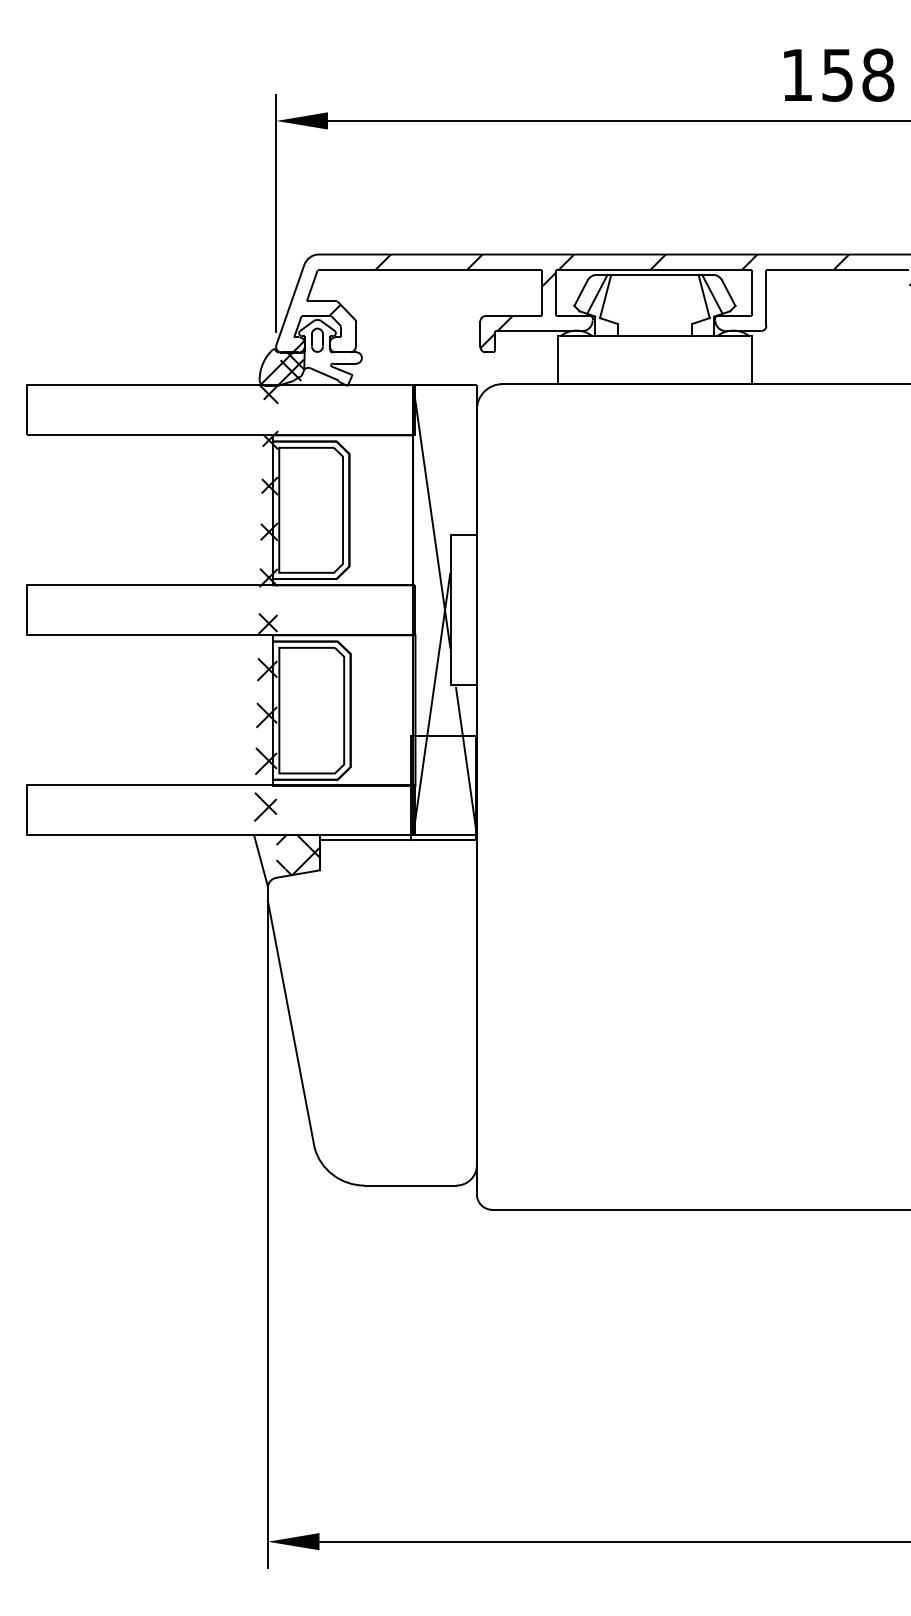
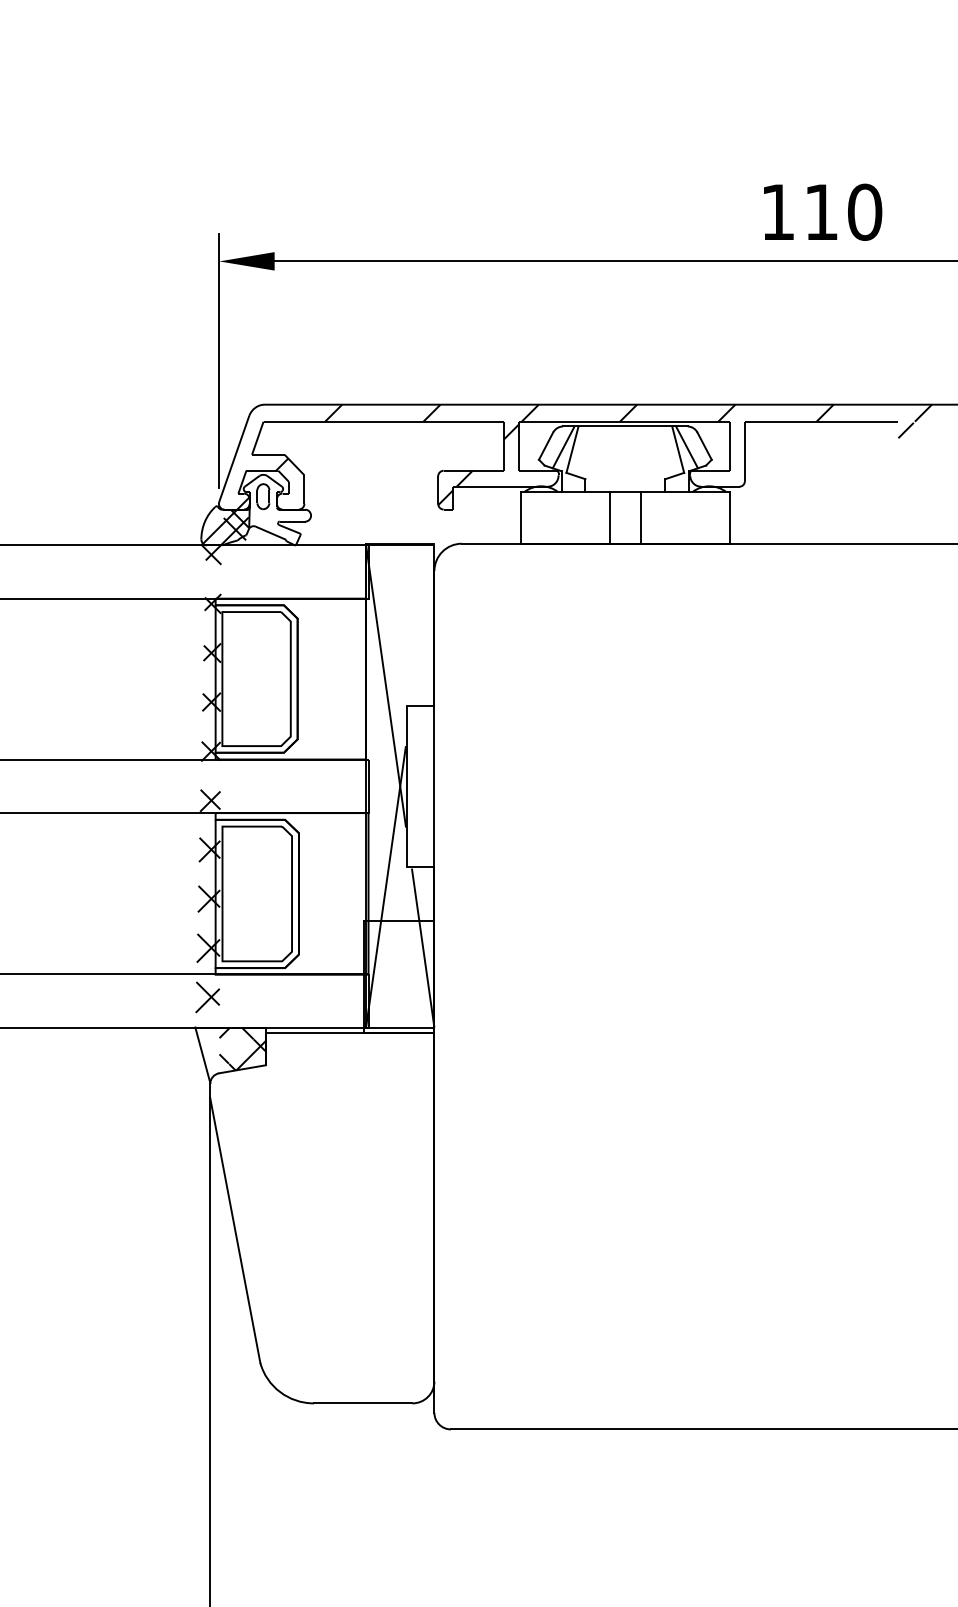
text: (858, 74) -> (843, 211), 158 -> 110
line: (640, 359) -> (609, 517), added
line: (669, 359) -> (641, 517), added

